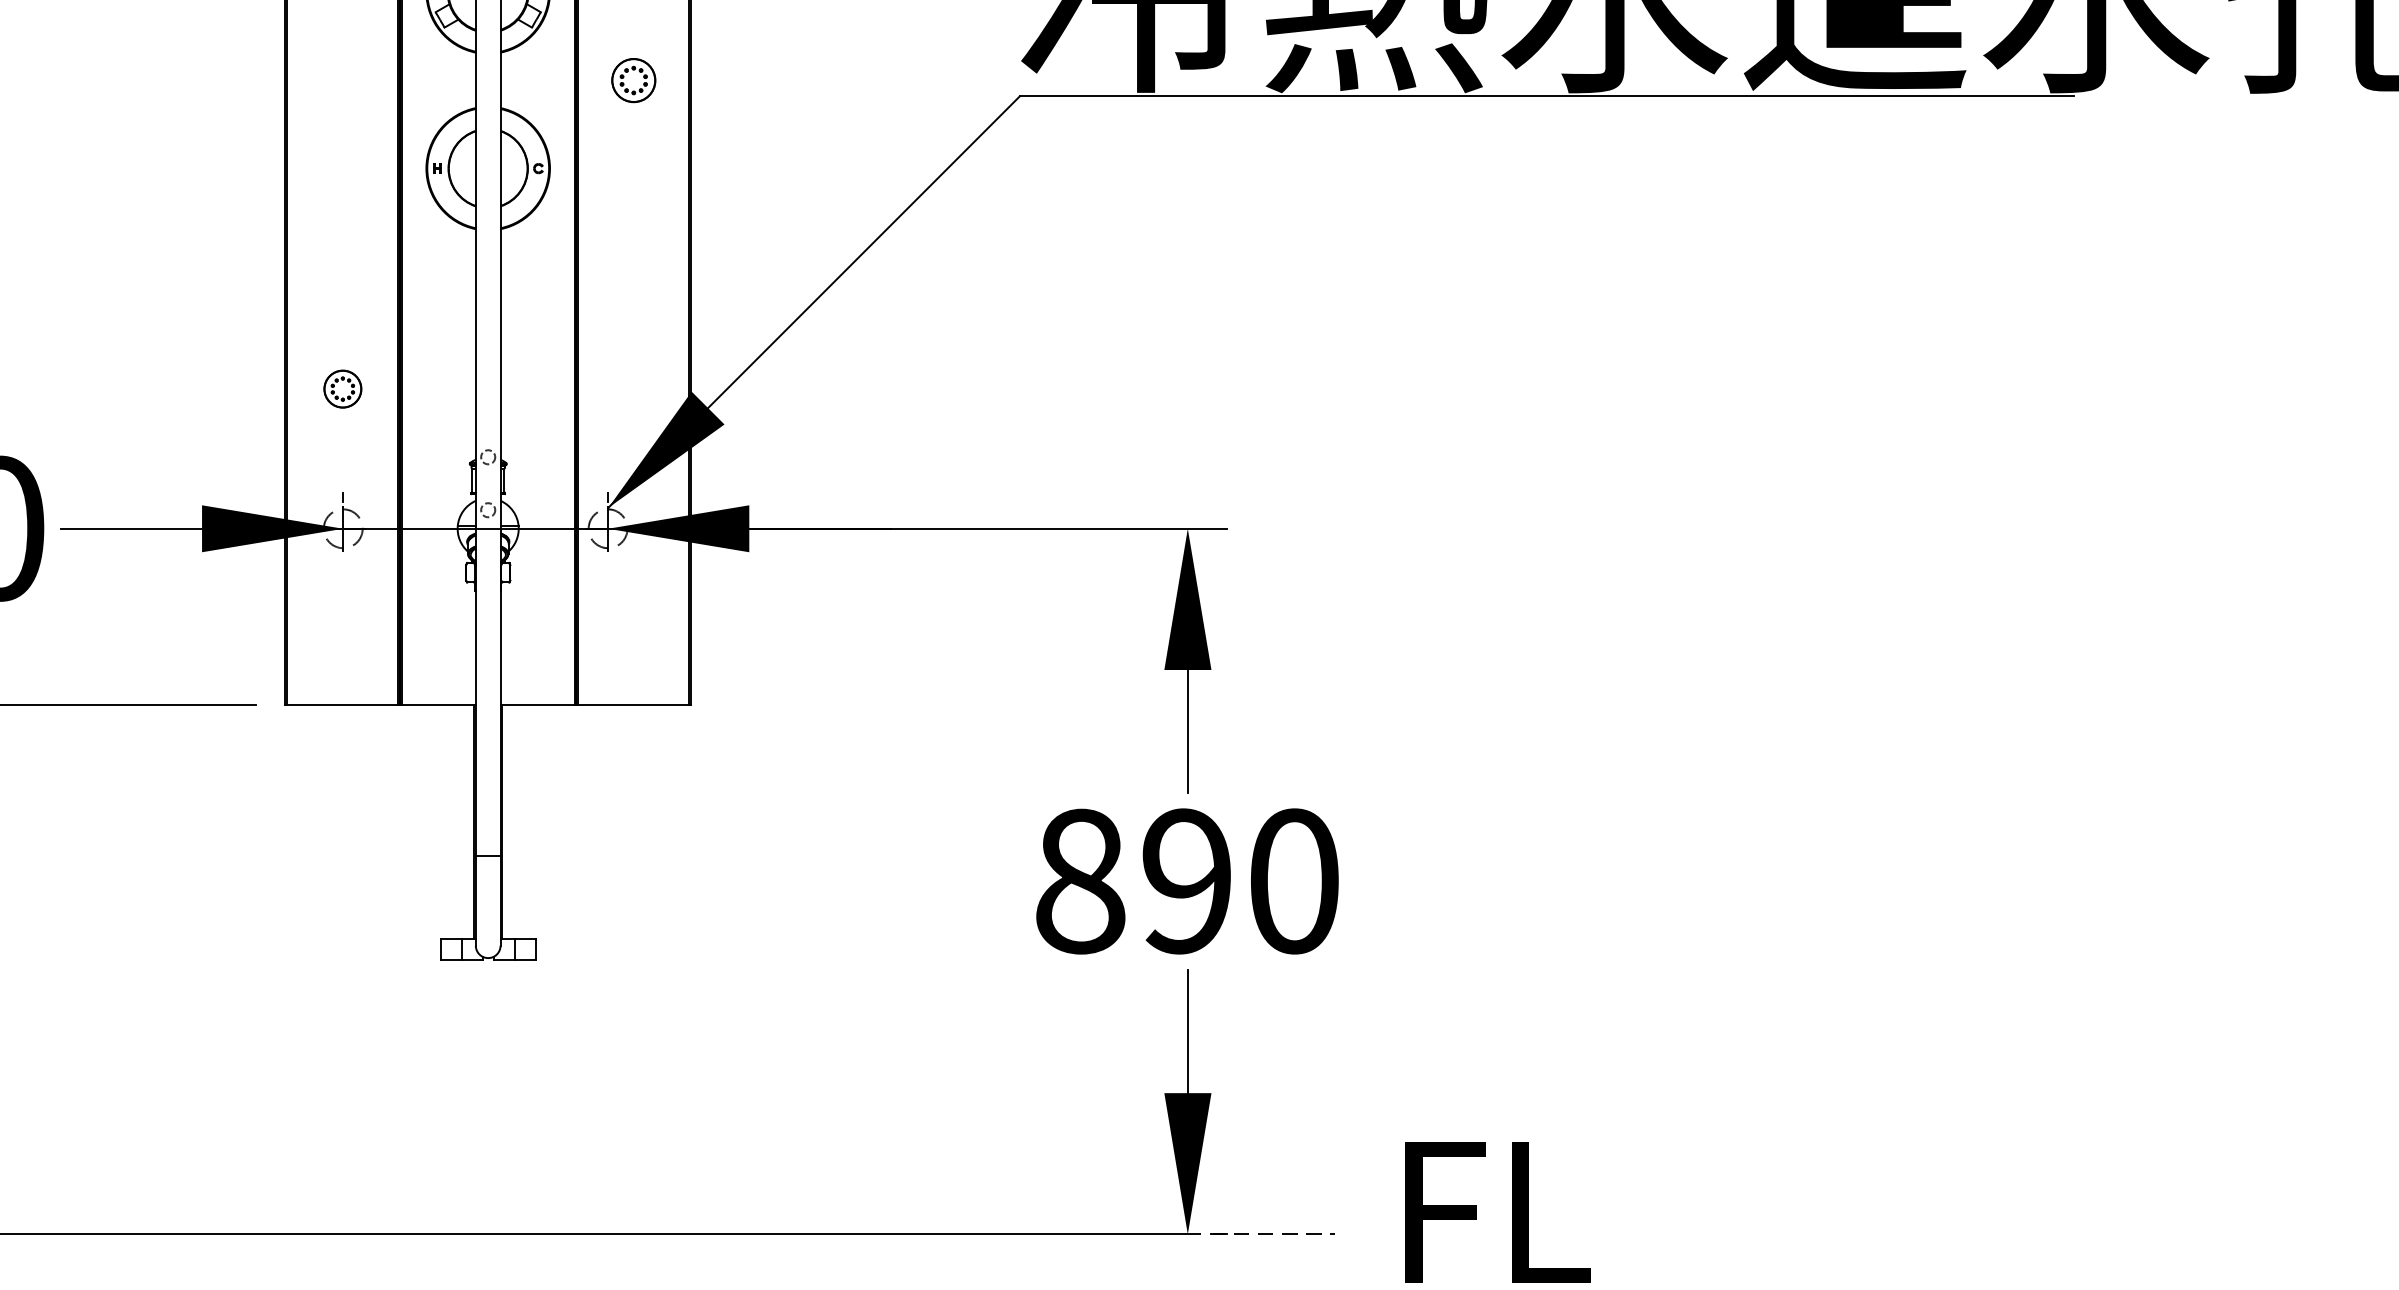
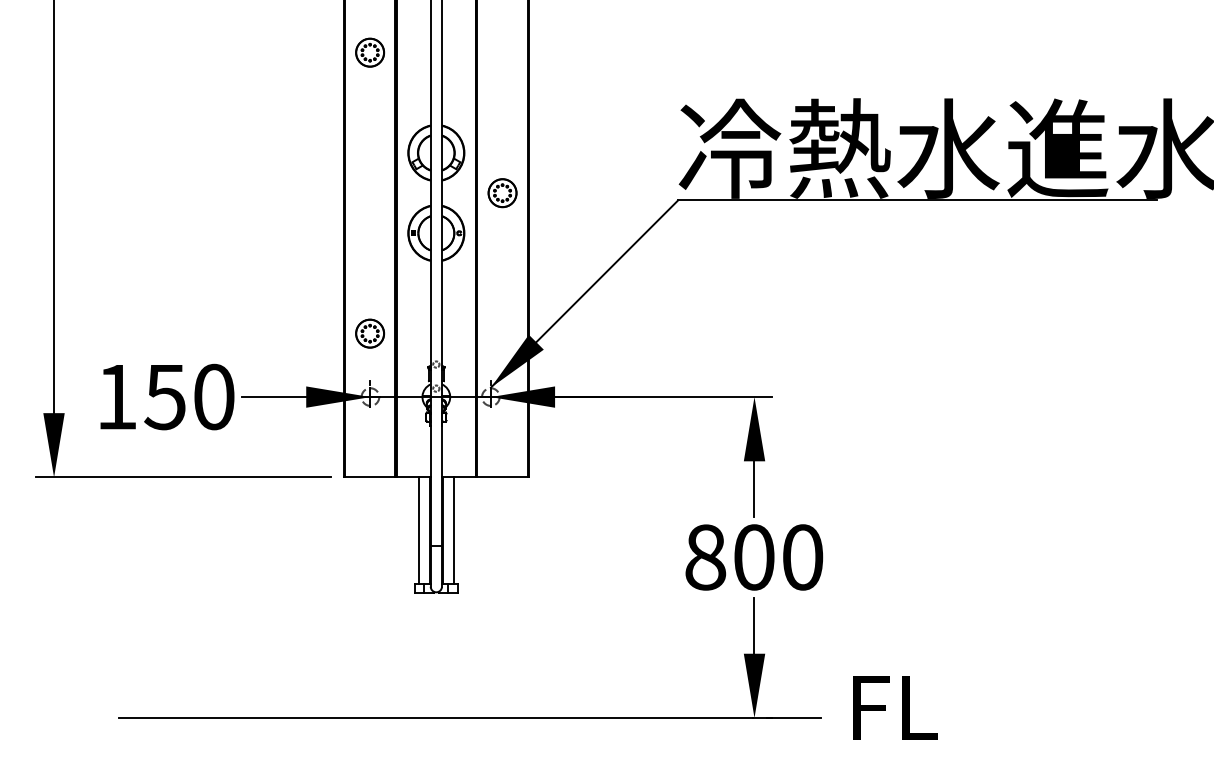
part: (633, 81) -> (502, 193), size x1.43
part: (343, 388) -> (370, 333), size x1.67
line: (448, 822) -> (418, 530), added
line: (528, 822) -> (454, 530), added
text: (1187, 881) -> (754, 557), 890 -> 800
line: (1260, 1233) -> (787, 717), dashed -> solid

